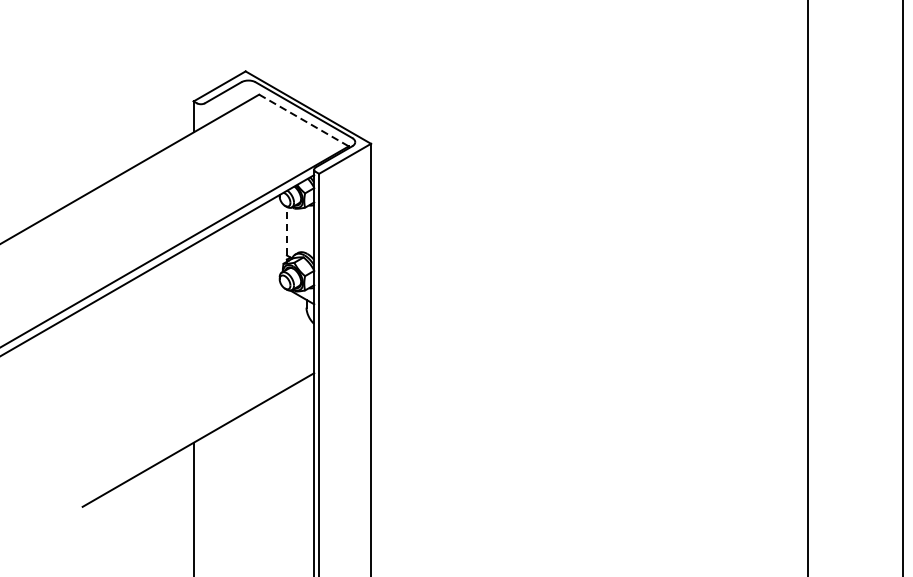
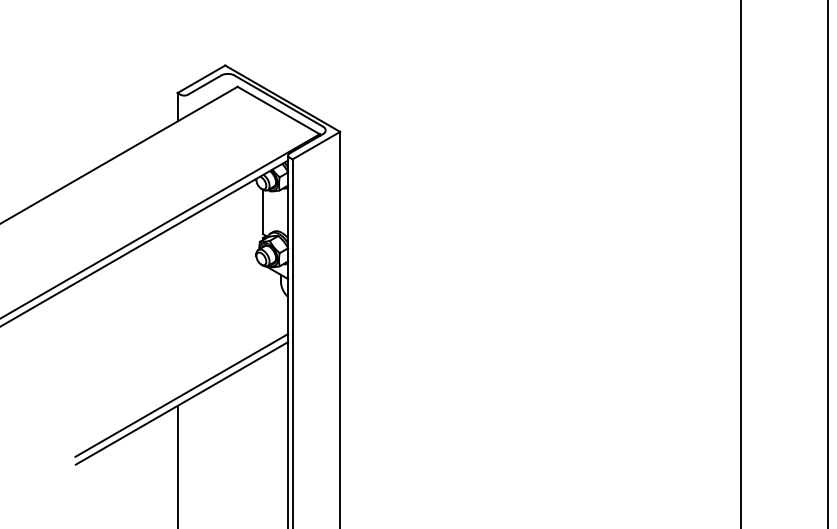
line: (303, 120) -> (278, 110), dashed -> solid
line: (287, 230) -> (263, 211), dashed -> solid
line: (197, 431) -> (181, 395), added

